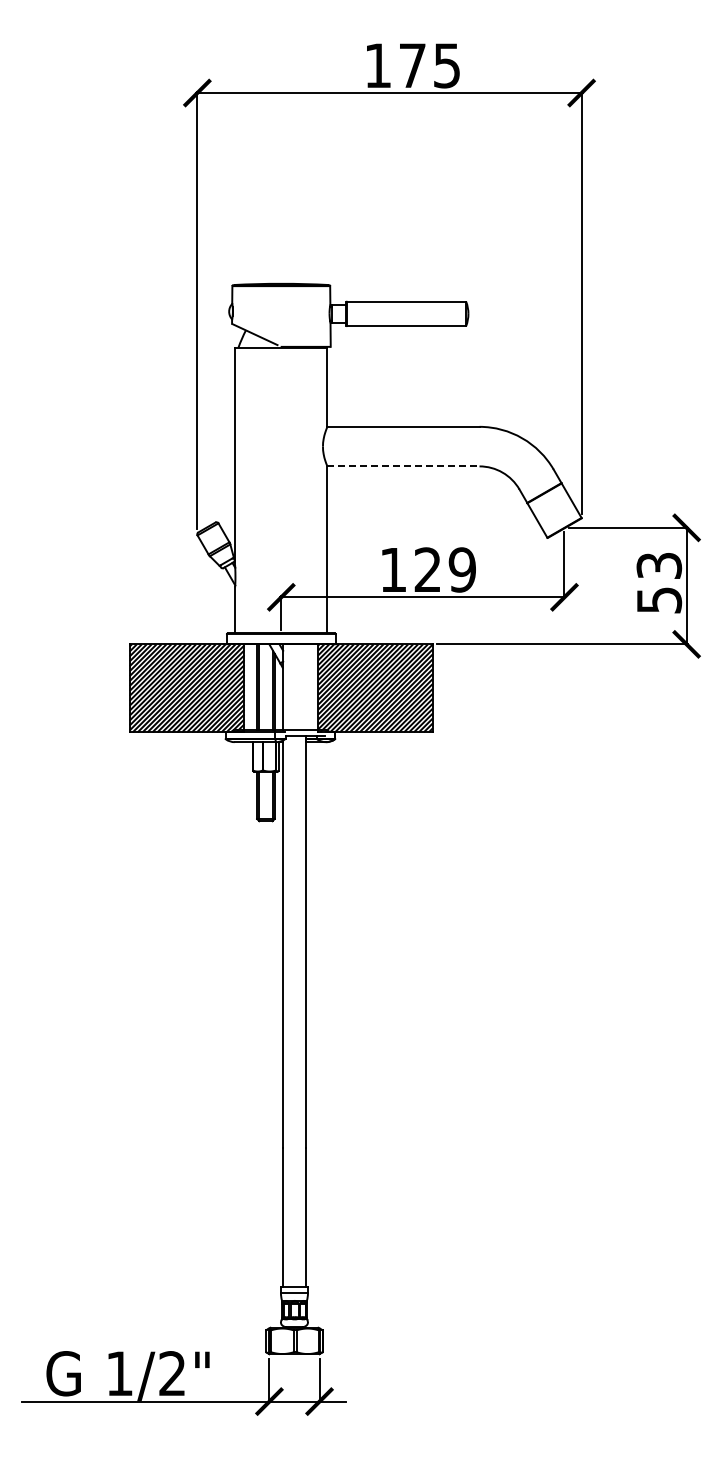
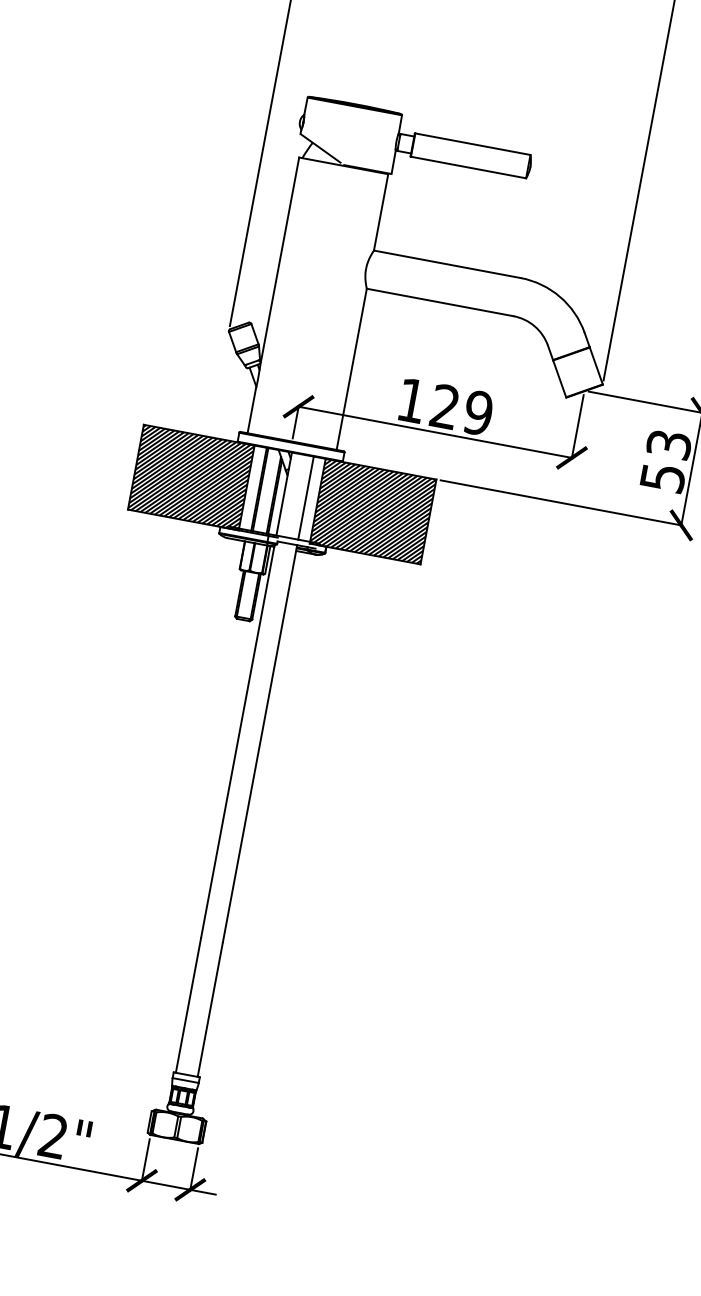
line: (403, 466) -> (440, 302), dashed -> solid
line: (305, 687) -> (305, 498), added

